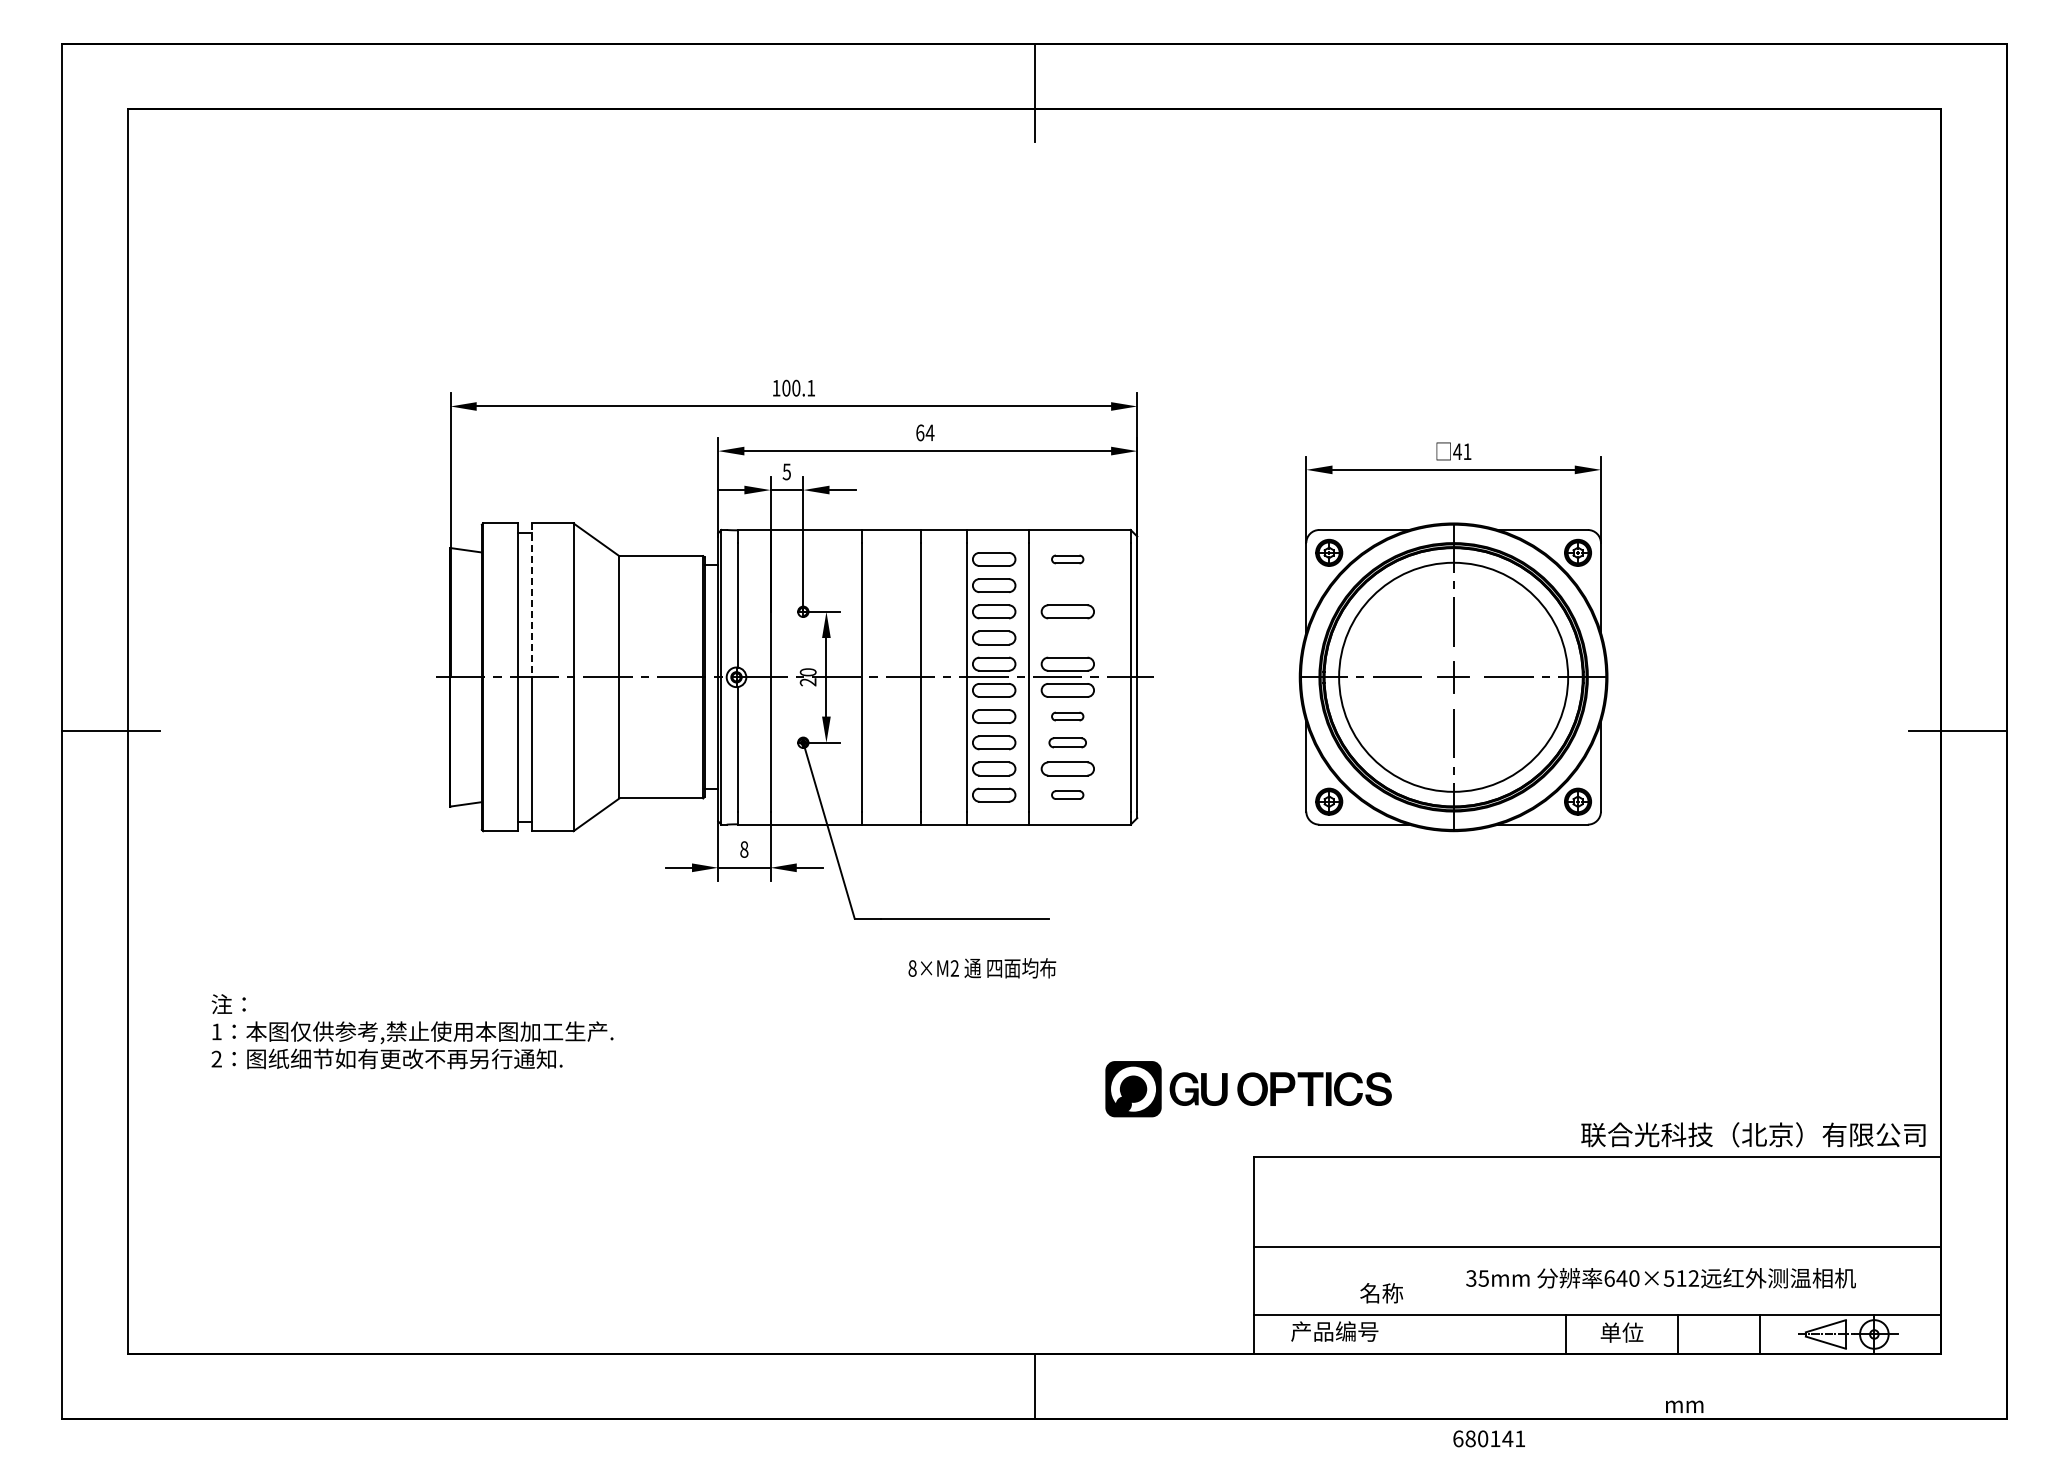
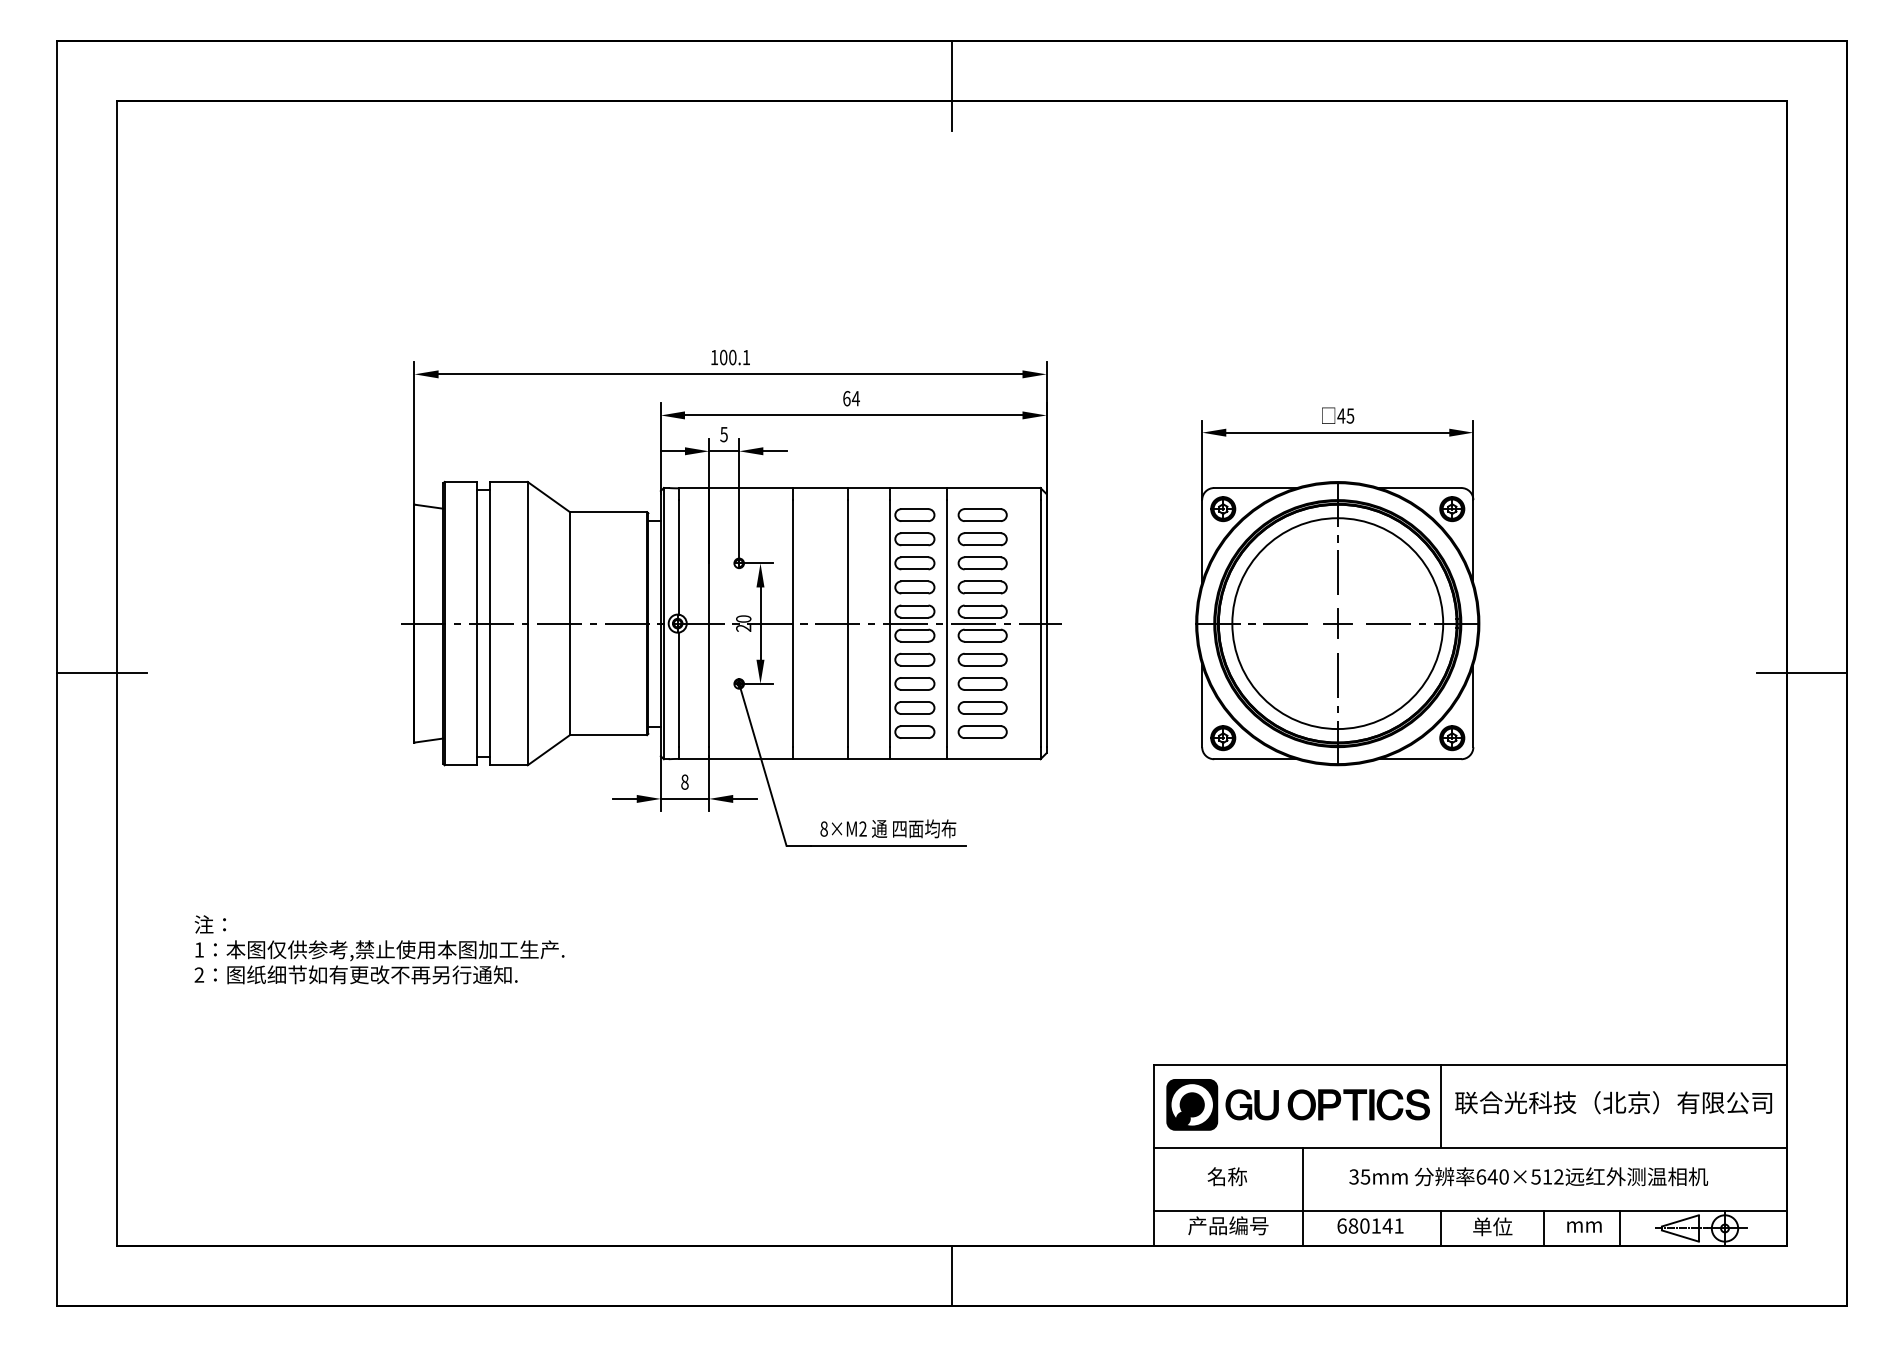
text: (1467, 451) -> (1350, 415), 41 -> 45
part: (1067, 559) -> (982, 515), size x1.67
part: (1067, 585) -> (982, 539), added
line: (532, 600) -> (489, 552), dashed -> solid
part: (1067, 637) -> (982, 586), added
part: (1067, 716) -> (982, 659), size x1.67
part: (1067, 742) -> (982, 683), size x1.43
part: (1067, 794) -> (982, 731), size x1.67
text: (982, 968) -> (888, 829), moved
part: (1248, 1089) -> (1298, 1105), moved
text: (1753, 1134) -> (1613, 1102), moved
line: (1565, 1201) -> (1440, 1106), added
text: (1381, 1293) -> (1227, 1176), moved
line: (1416, 1299) -> (1303, 1196), added
text: (1684, 1406) -> (1584, 1226), moved
text: (1488, 1438) -> (1369, 1225), moved

